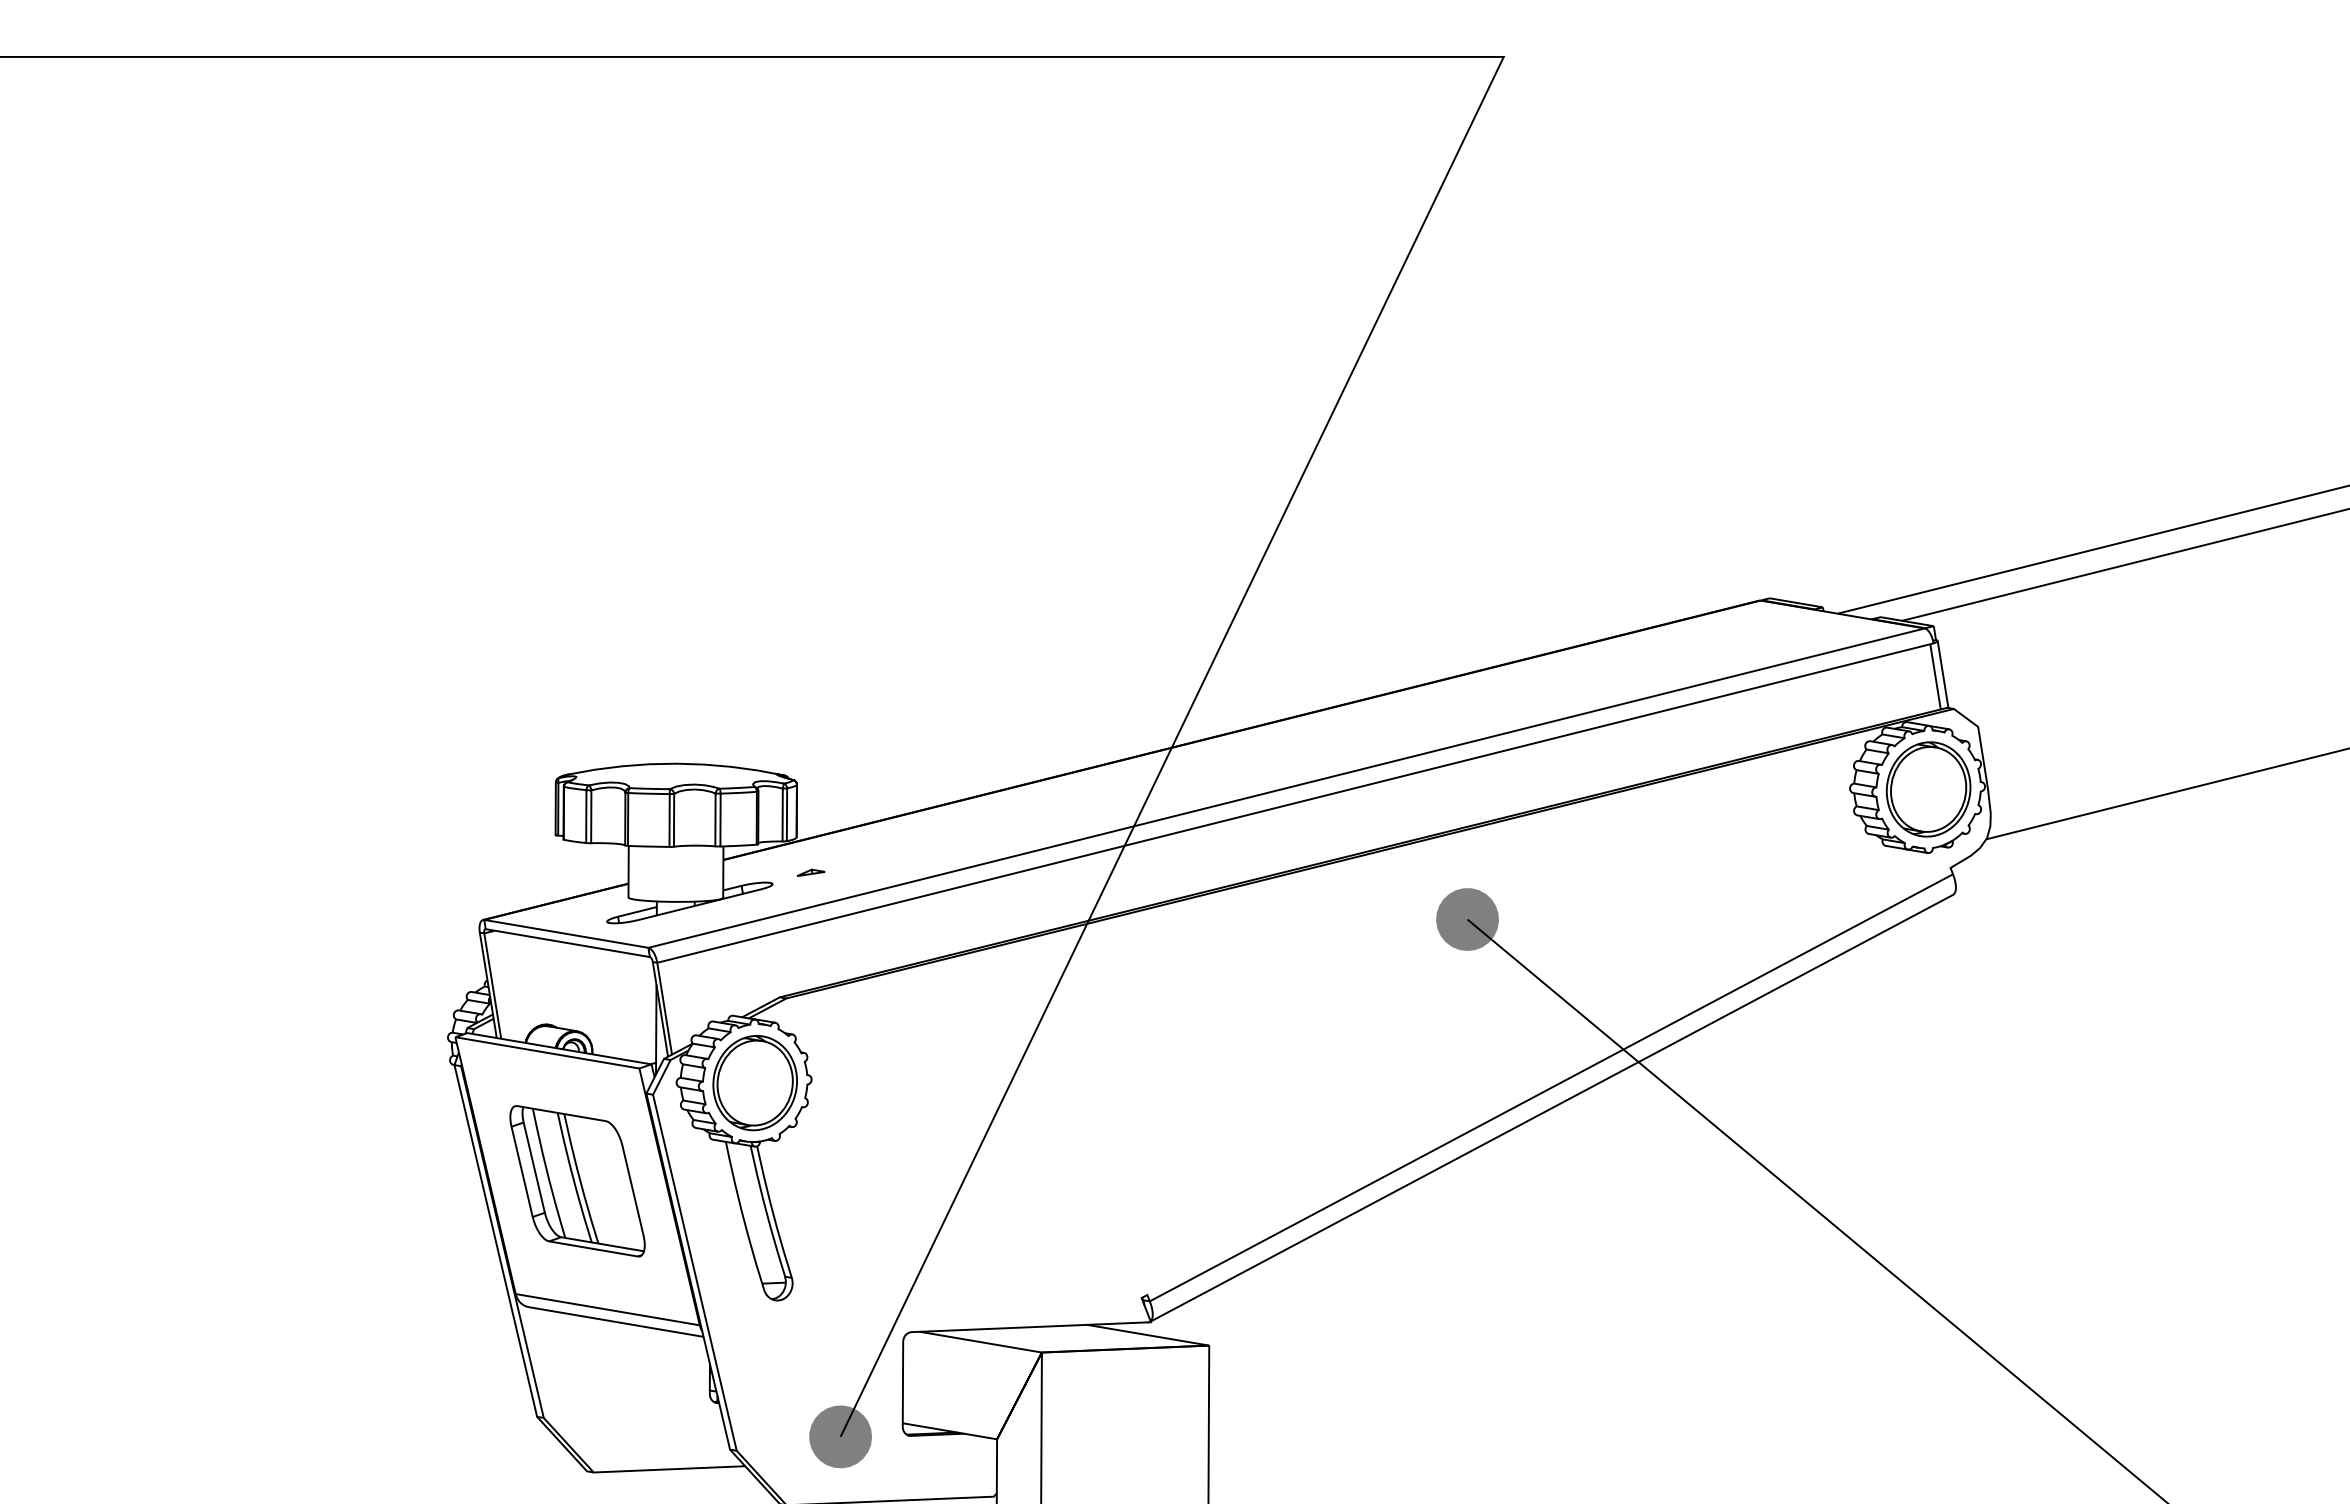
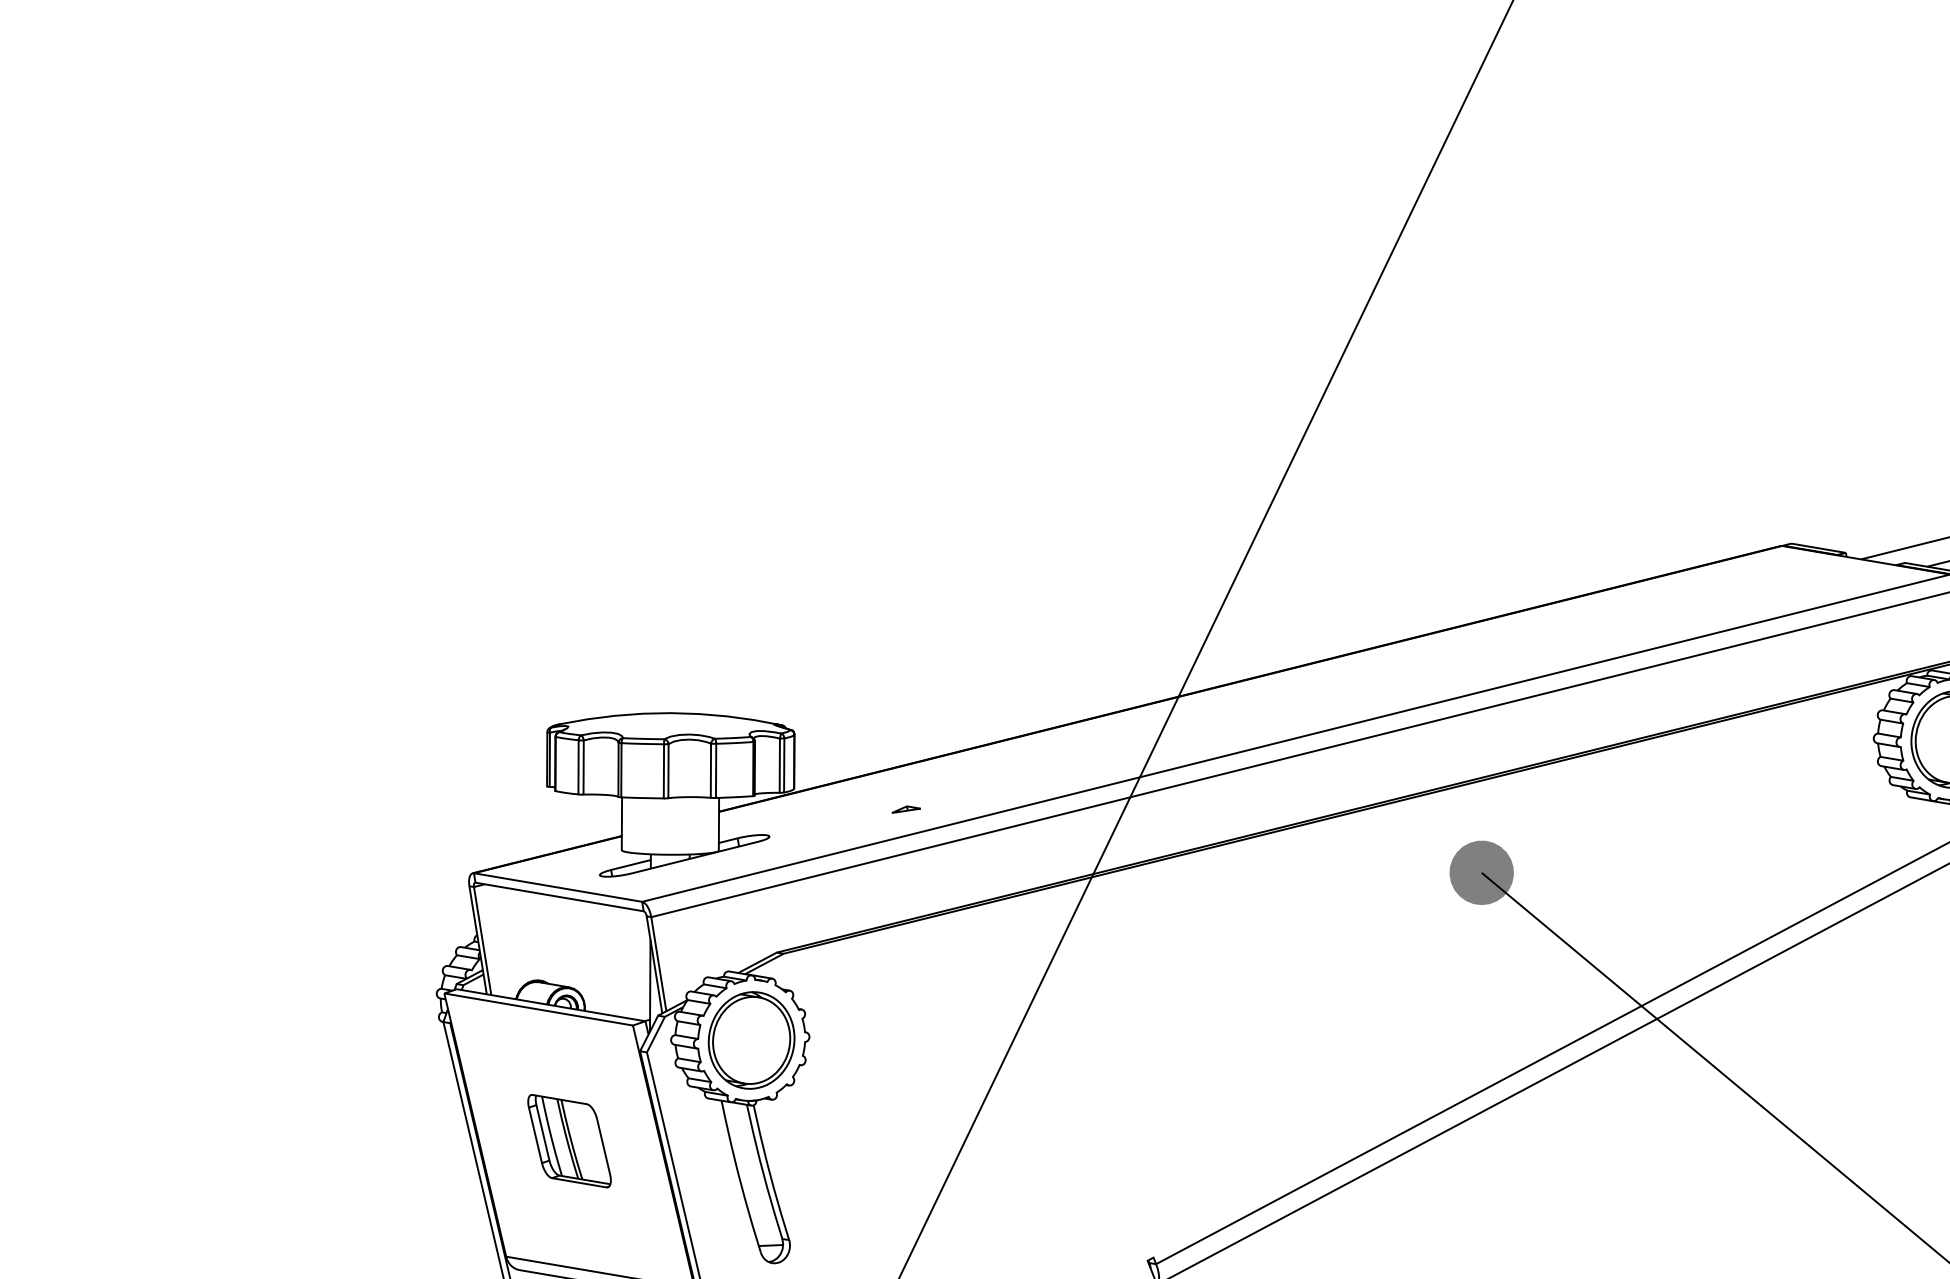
part: (810, 872) -> (905, 809), moved
part: (577, 1181) -> (569, 1141), size x0.6

